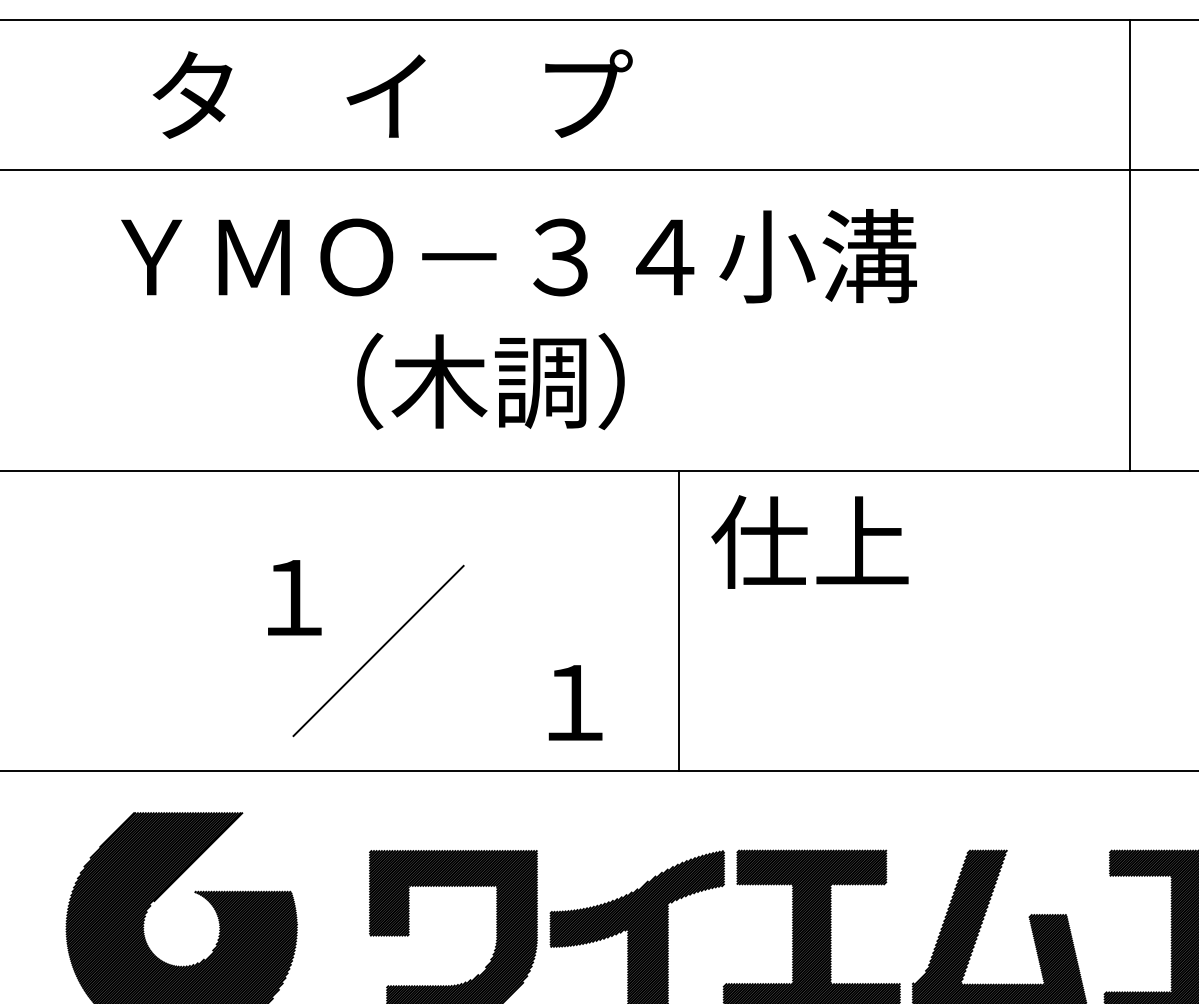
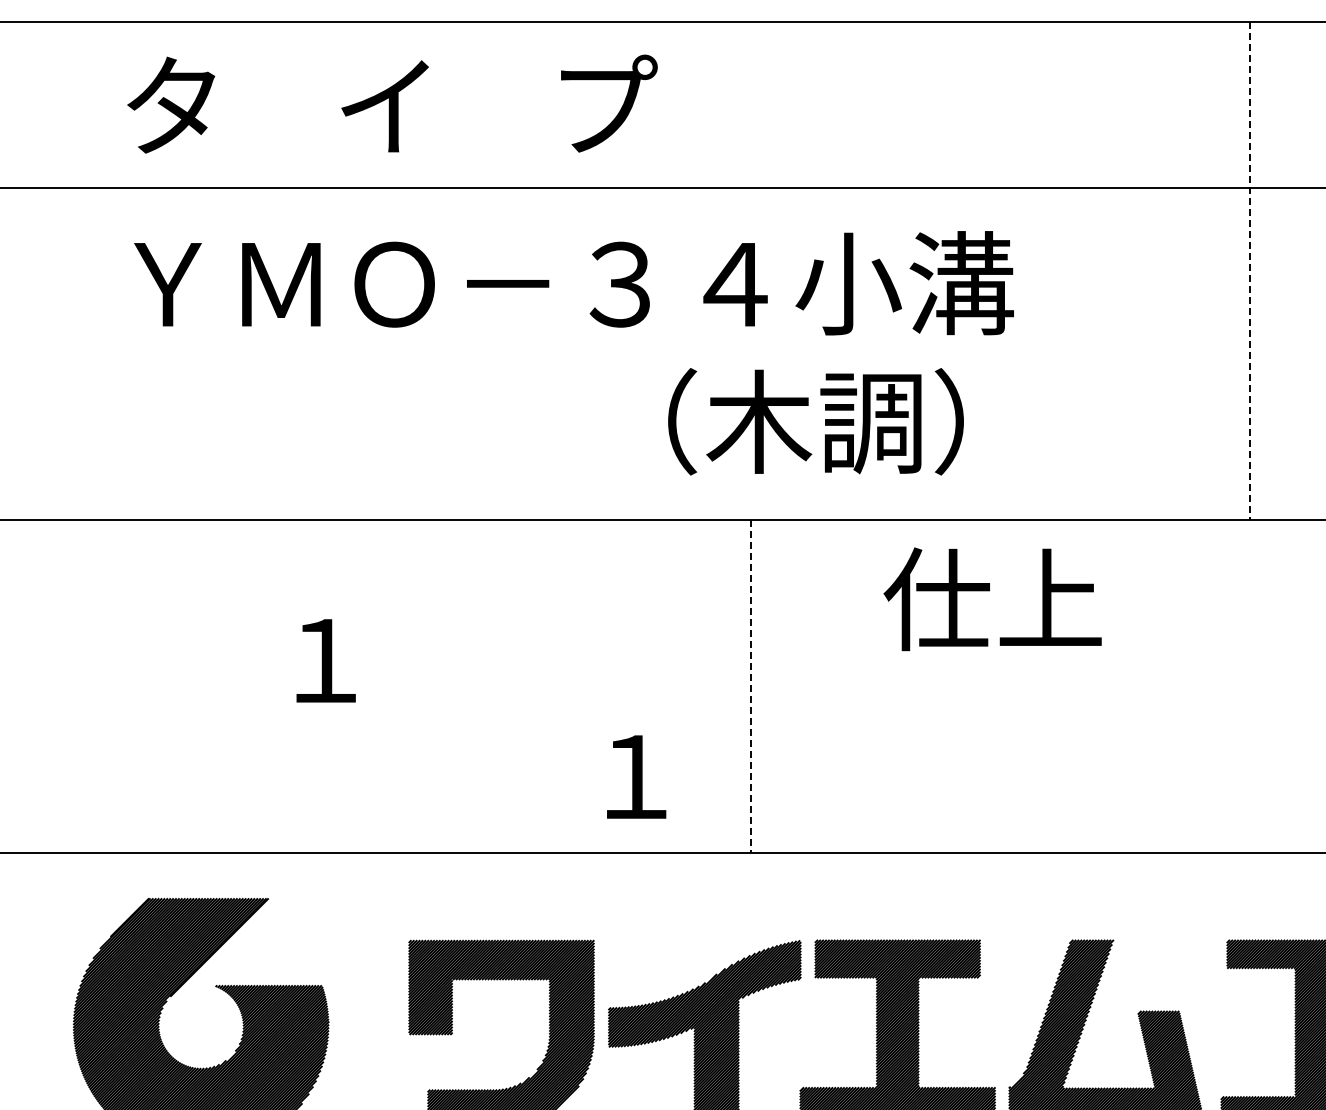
text: (392, 93) -> (392, 103), moved
line: (1130, 245) -> (1249, 271), solid -> dashed
text: (490, 381) -> (815, 421), moved
text: (809, 542) -> (992, 599), moved
line: (679, 620) -> (751, 686), solid -> dashed
line: (378, 650) -> (418, 719), removed

